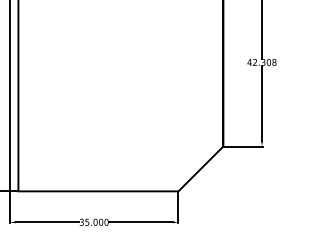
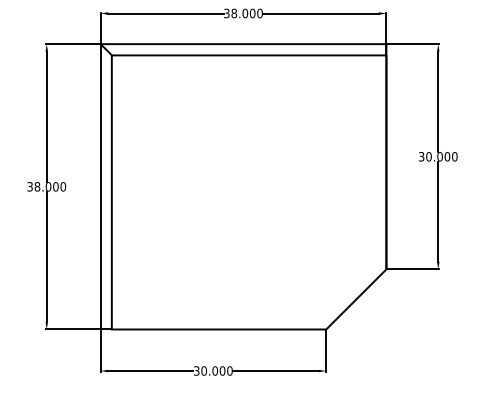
text: (261, 62) -> (437, 156), 42.308 -> 30.000
text: (86, 221) -> (203, 370), 35.000 -> 30.000

